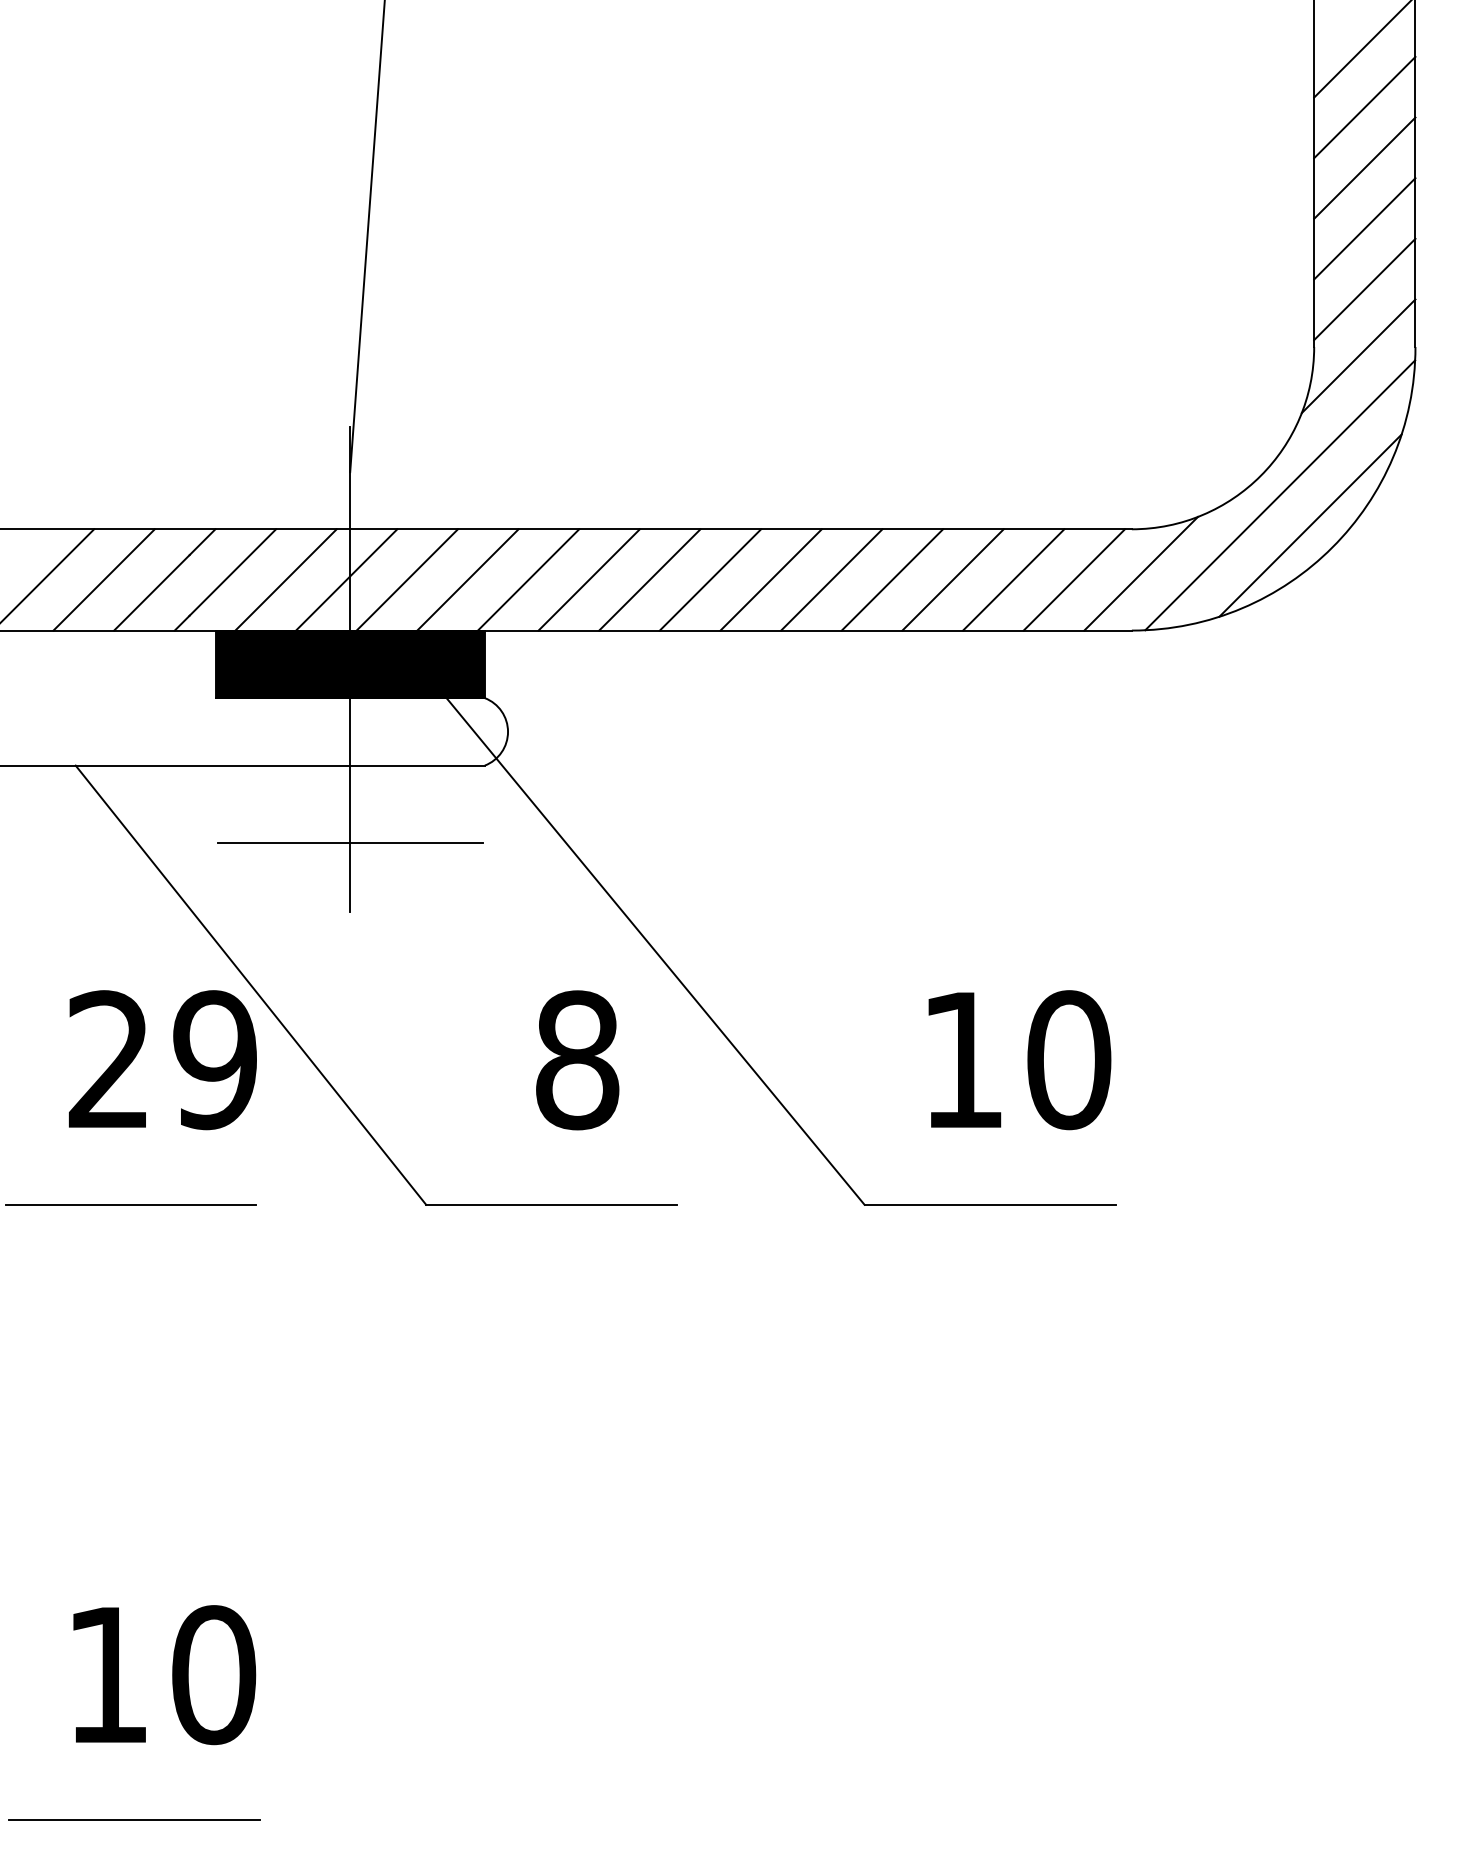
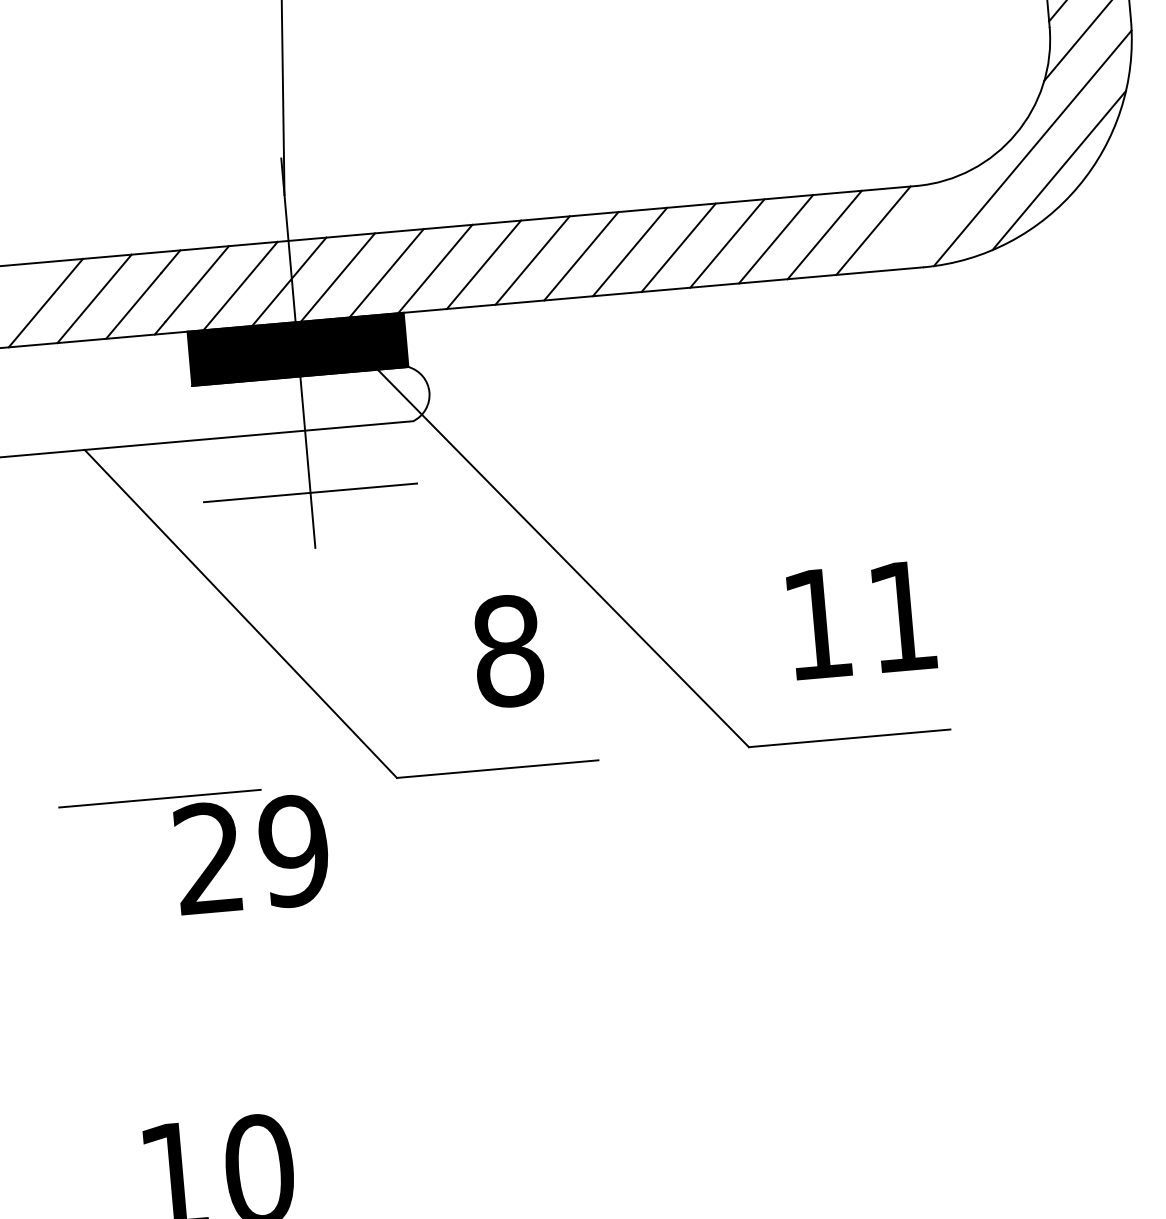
line: (1141, 573) -> (926, 220), removed
text: (162, 1060) -> (251, 855), moved
text: (1069, 1060) -> (903, 616), 10 -> 11

